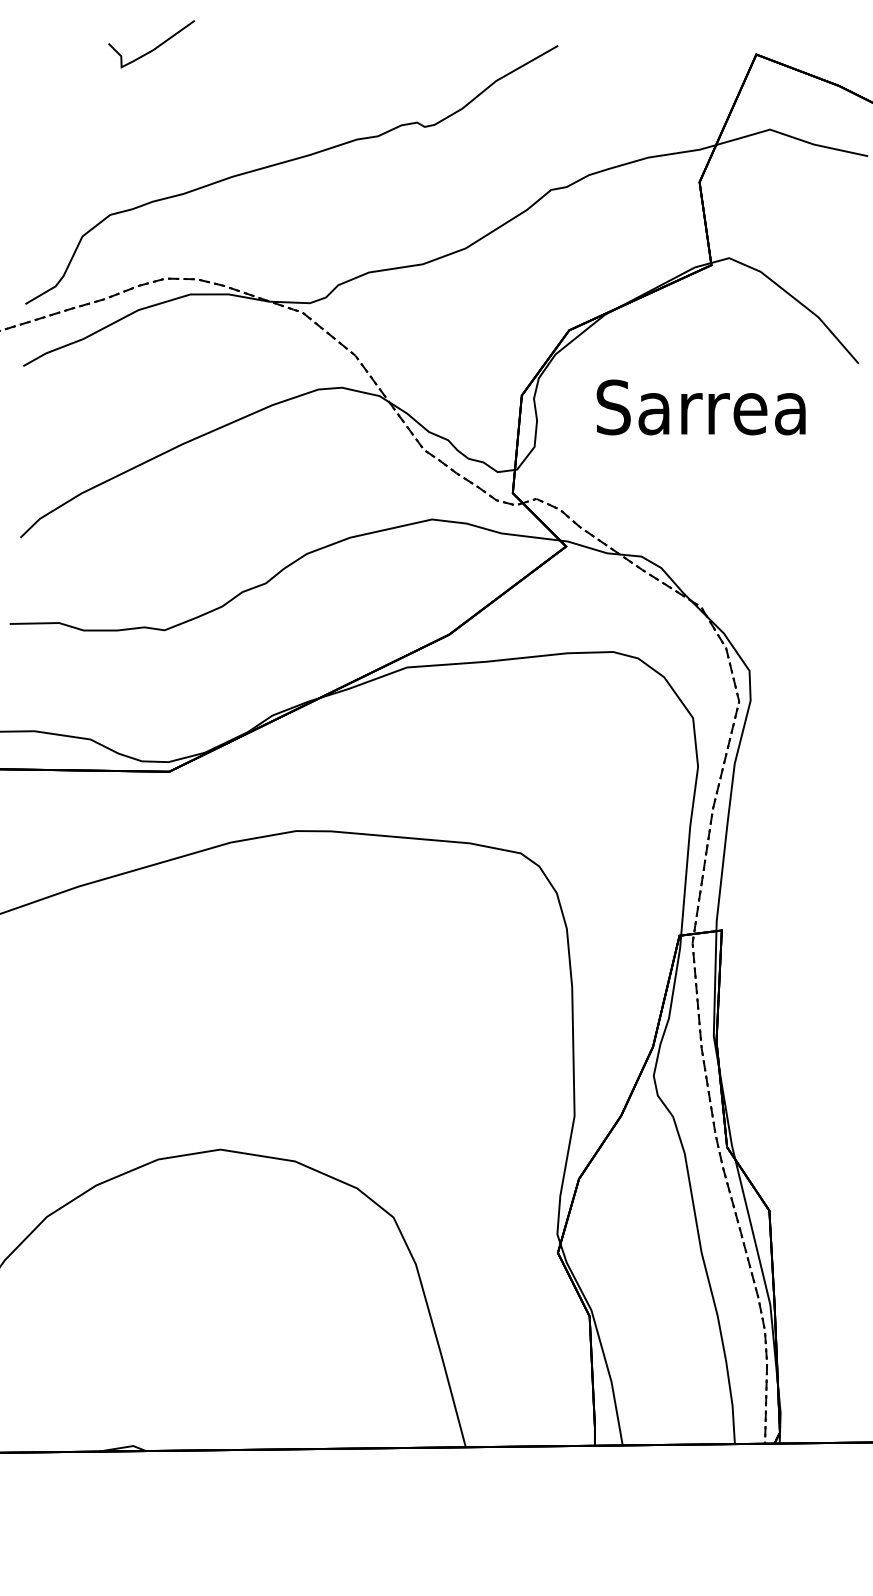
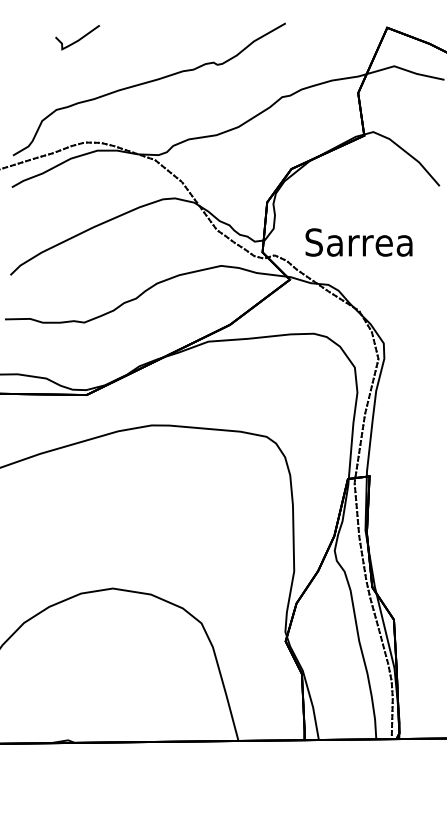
curve: (155, 46) -> (79, 38), moved
text: (700, 407) -> (358, 242), moved

